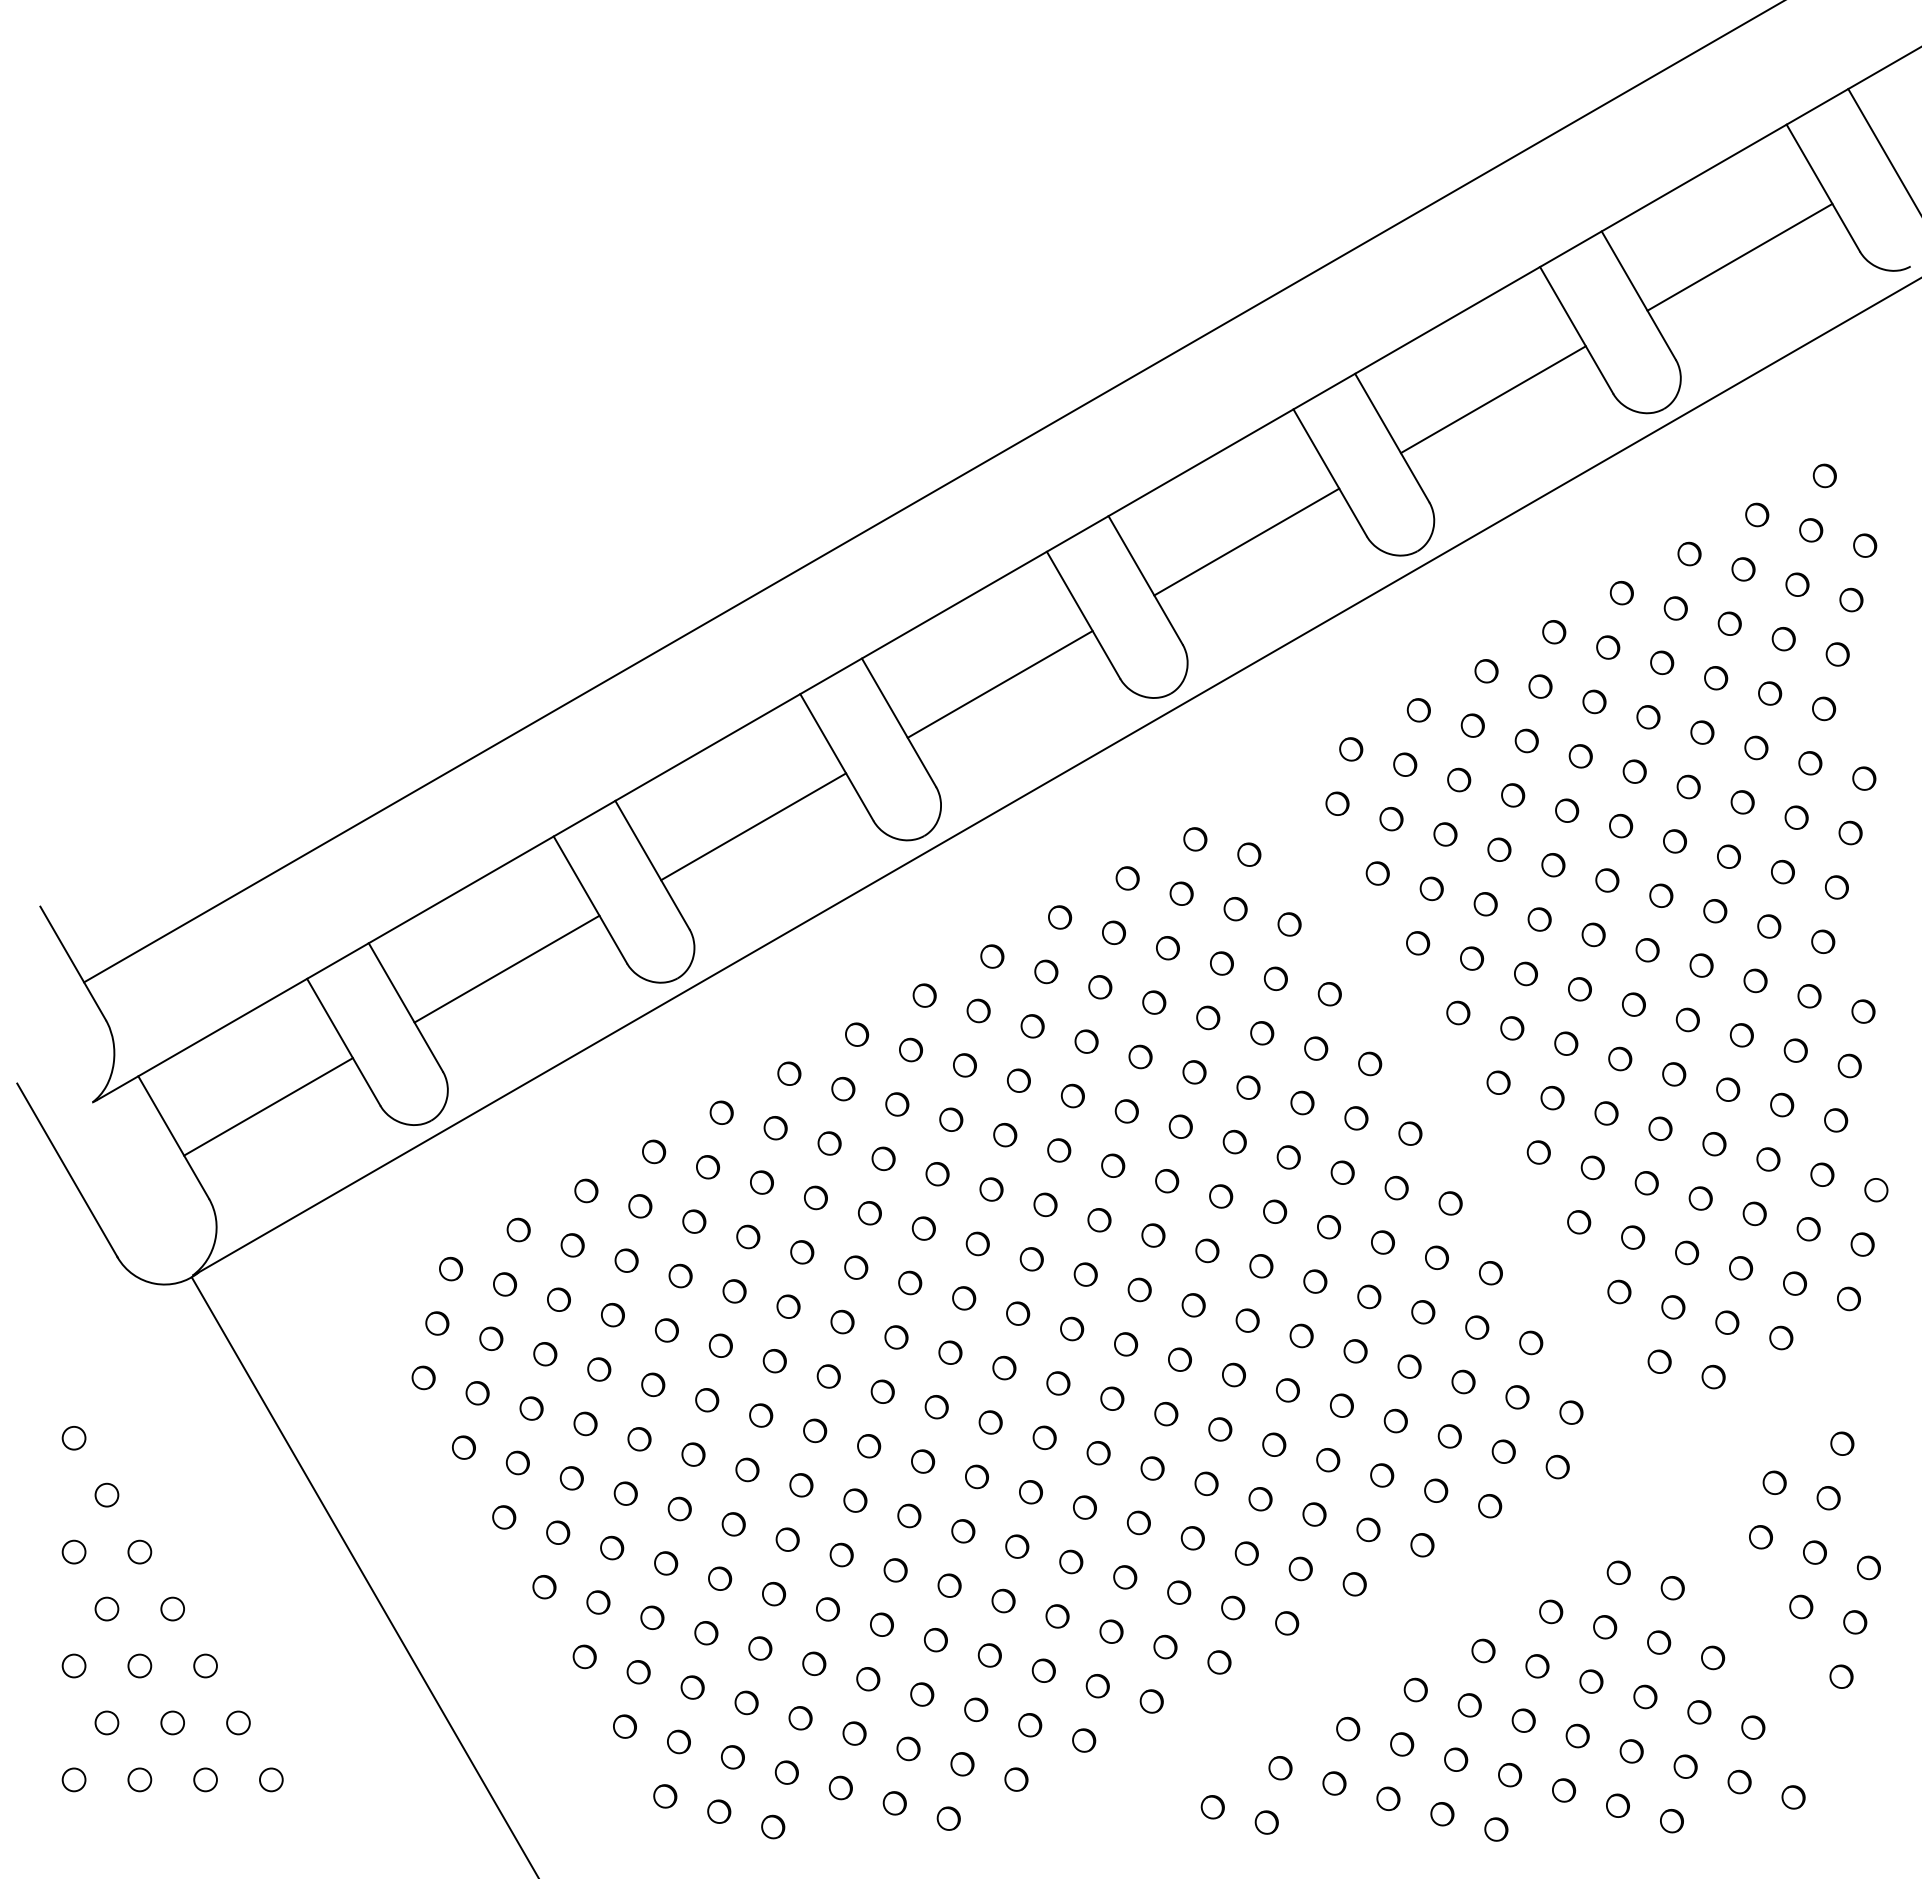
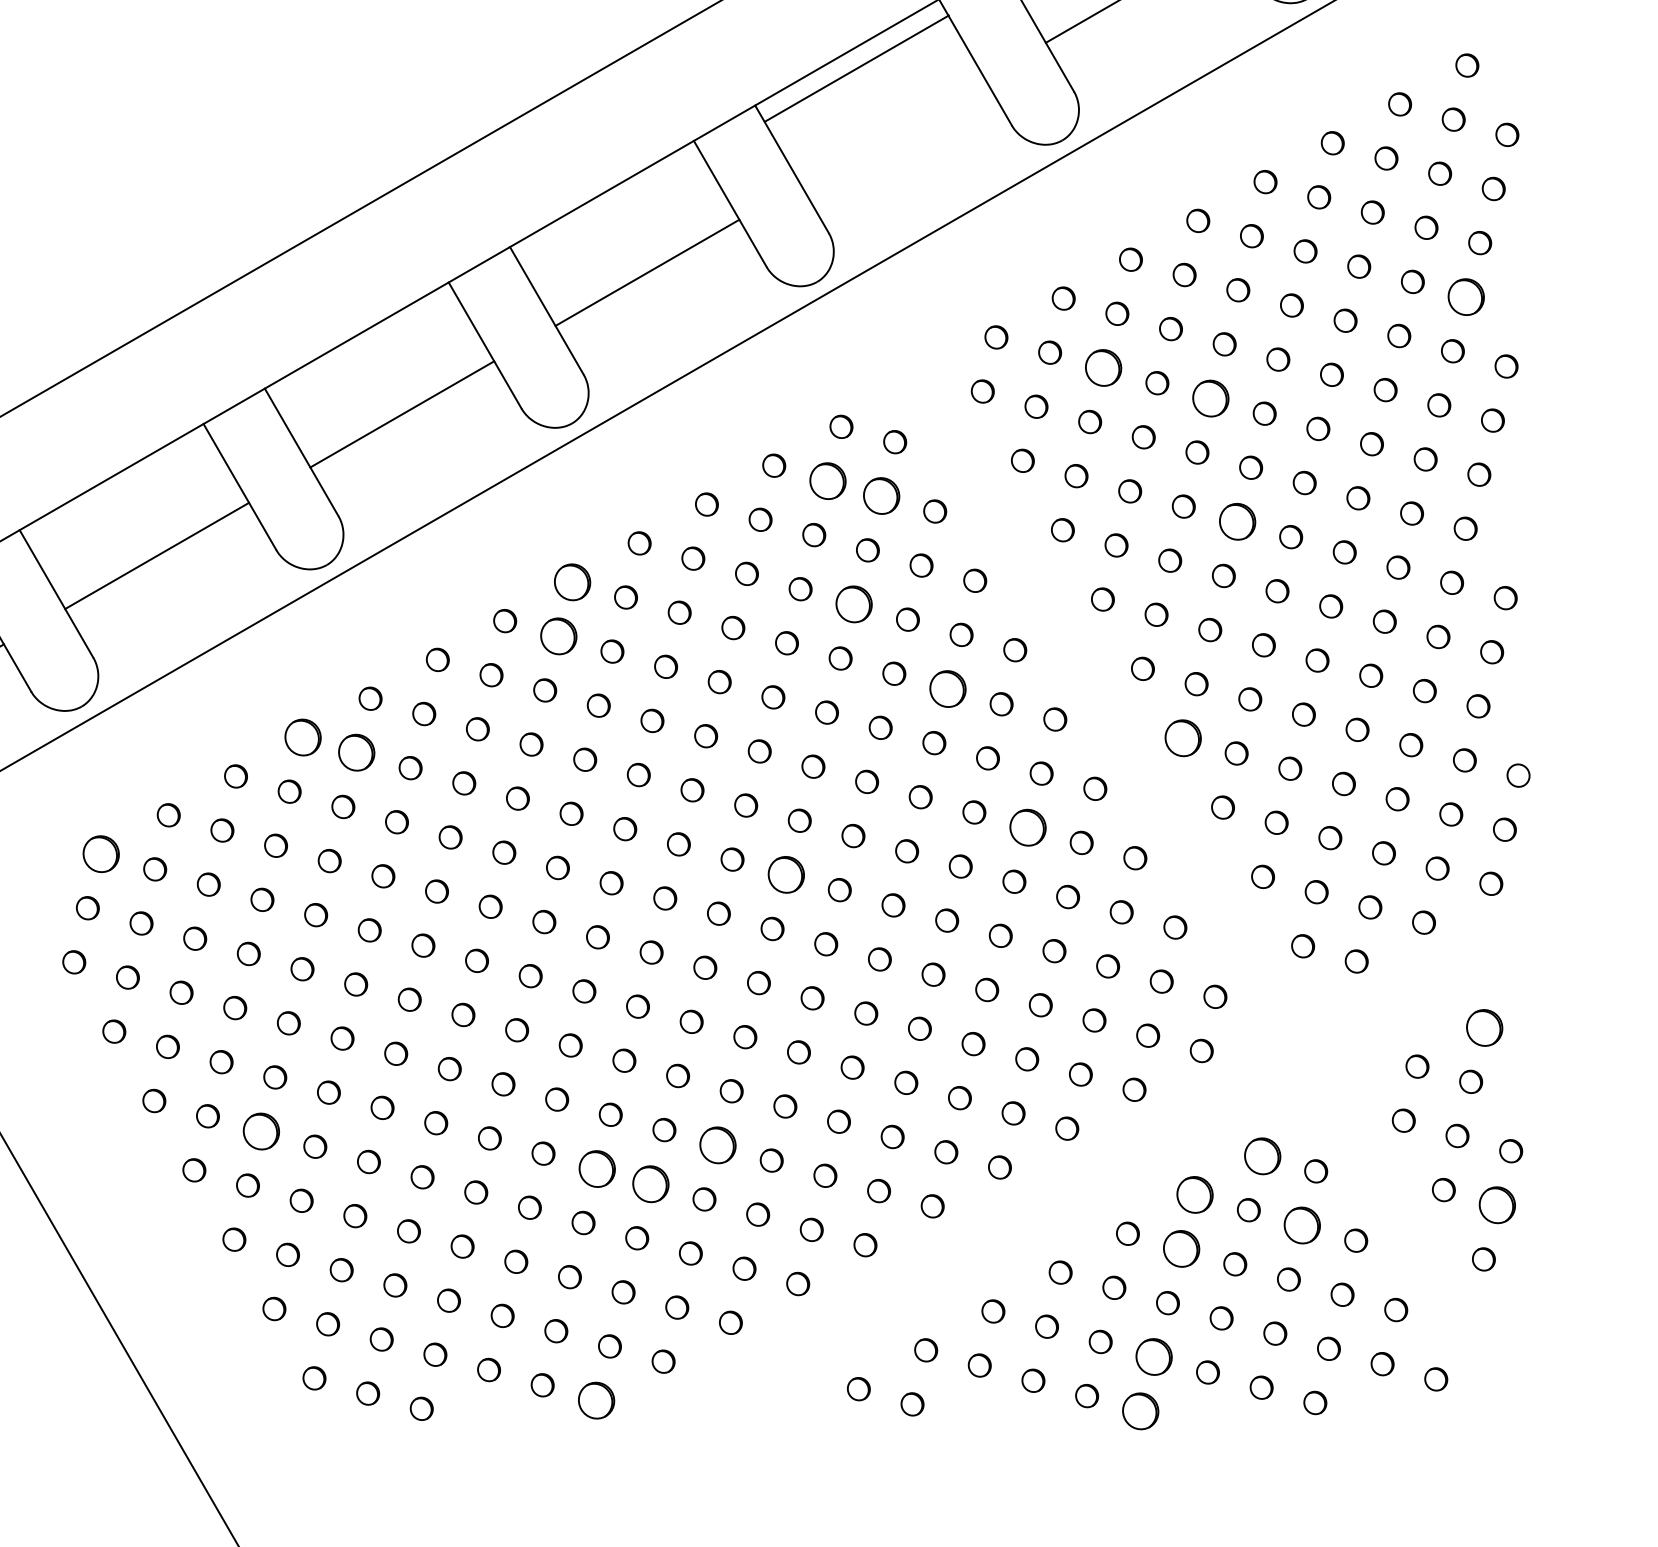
line: (1246, 541) -> (856, 68), moved
part: (1824, 708) -> (1466, 296), size x1.6
part: (1459, 779) -> (1104, 367), size x1.6
part: (1567, 810) -> (1211, 398), size x1.6
part: (1181, 893) -> (827, 480), size x1.6
part: (1235, 909) -> (881, 496), size x1.6
part: (1593, 934) -> (1237, 521), size x1.6
part: (924, 995) -> (572, 582), size x1.6
part: (1208, 1017) -> (854, 603), size x1.6
part: (910, 1049) -> (558, 635), size x1.6
part: (1302, 1102) -> (948, 688), size x1.6
part: (654, 1151) -> (303, 737), size x1.6
part: (1538, 1152) -> (1182, 738), size x1.6
part: (708, 1167) -> (357, 753), size x1.6
part: (1382, 1242) -> (1027, 827), size x1.6
part: (451, 1268) -> (101, 853), size x1.6
part: (1139, 1289) -> (785, 874), size x1.6
part: (1842, 1443) -> (1484, 1027), size x1.6
part: (612, 1547) -> (262, 1130), size x1.6
part: (1071, 1561) -> (718, 1144), size x1.6
part: (1618, 1572) -> (1262, 1155), size x1.6
part: (949, 1585) -> (597, 1168), size x1.6
part: (1003, 1600) -> (650, 1183), size x1.6
part: (1551, 1611) -> (1195, 1194), size x1.6
part: (1855, 1622) -> (1497, 1205), size x1.6
part: (1659, 1642) -> (1302, 1225), size x1.6
part: (1537, 1666) -> (1181, 1249), size x1.6
part: (1510, 1775) -> (1154, 1357), size x1.6
part: (948, 1818) -> (596, 1400), size x1.6
part: (1496, 1829) -> (1140, 1411), size x1.6

